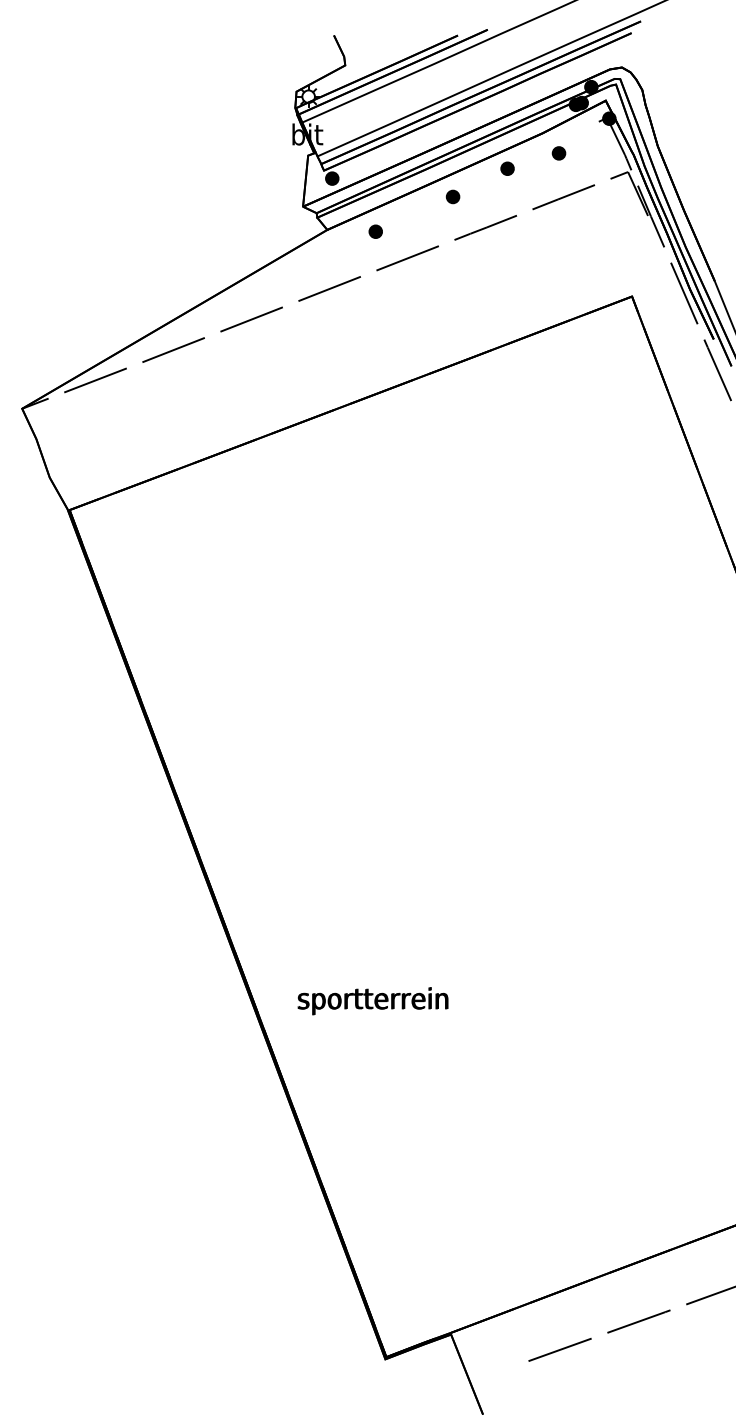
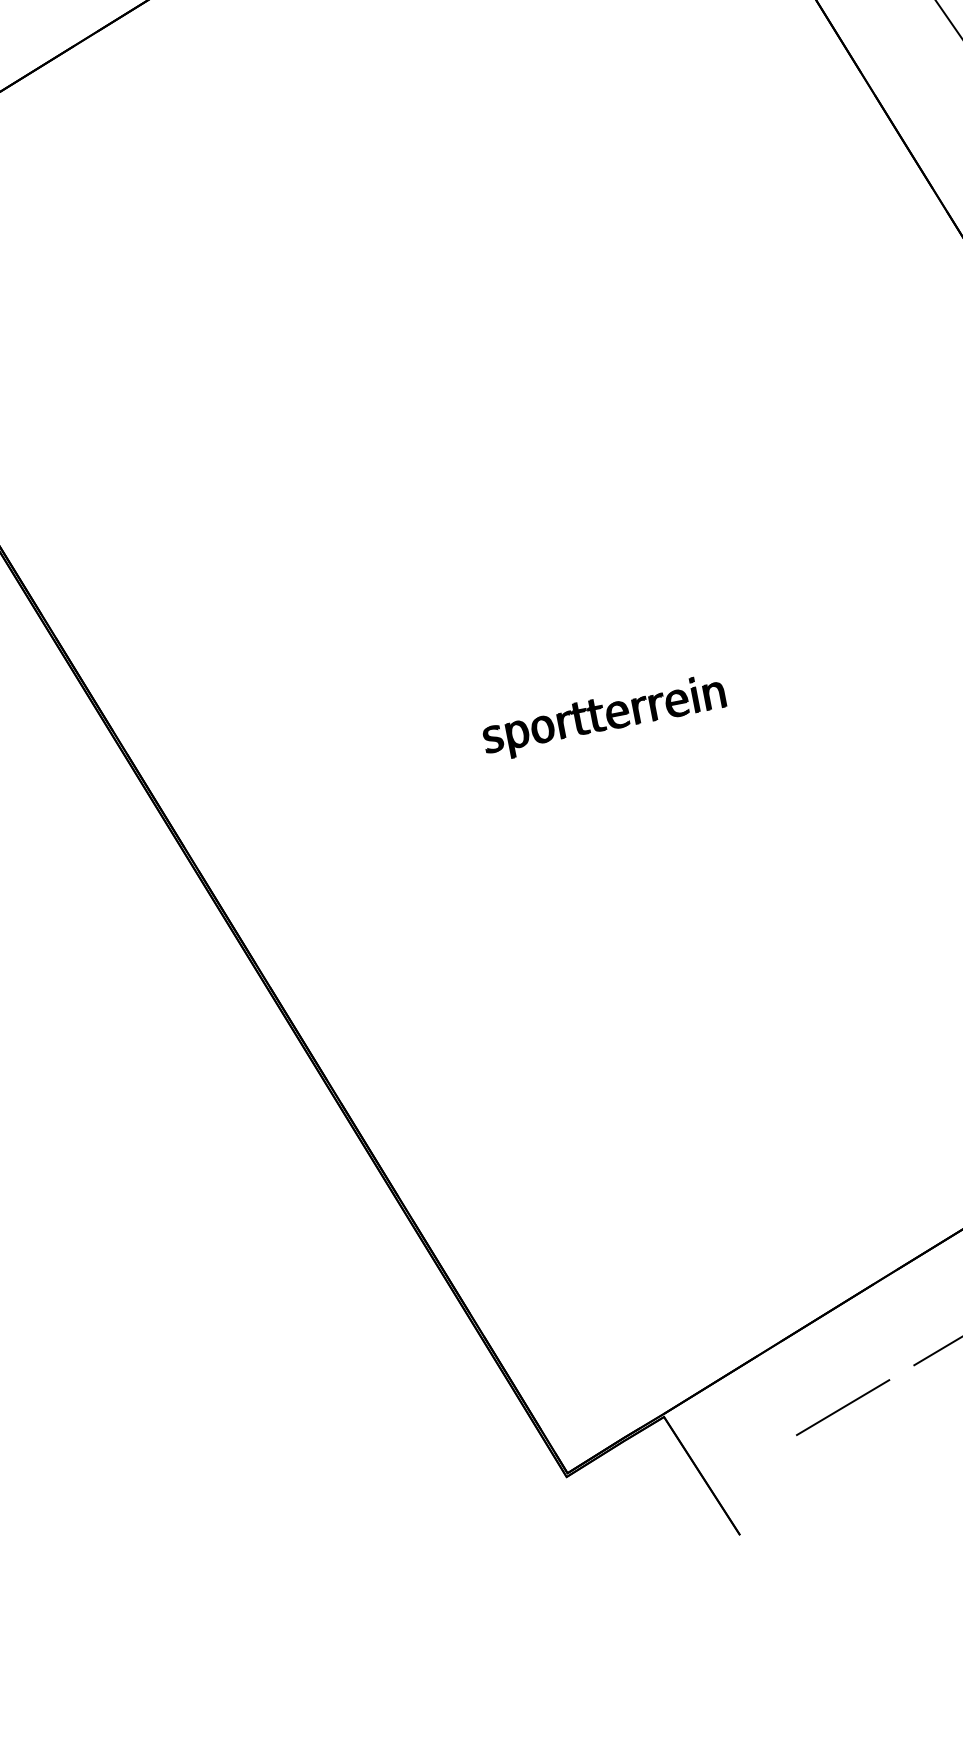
text: (372, 1001) -> (603, 718), moved

